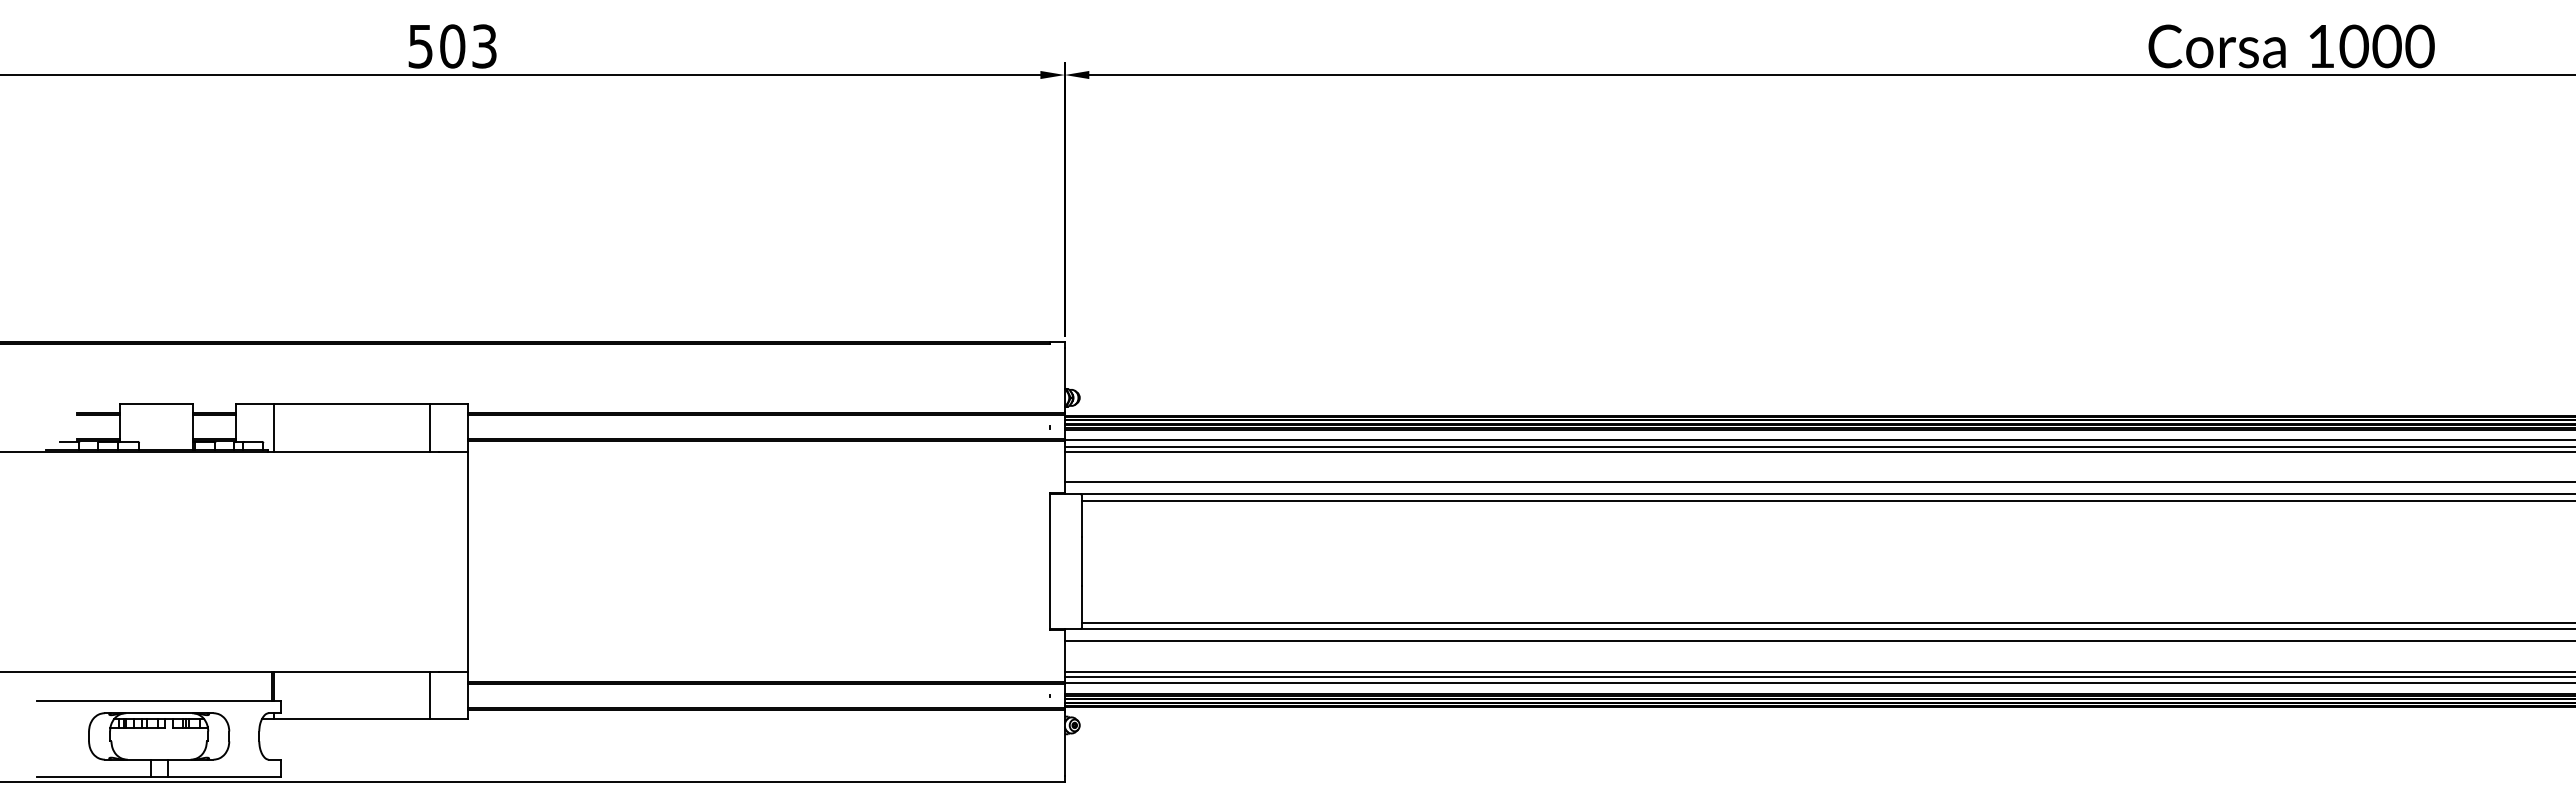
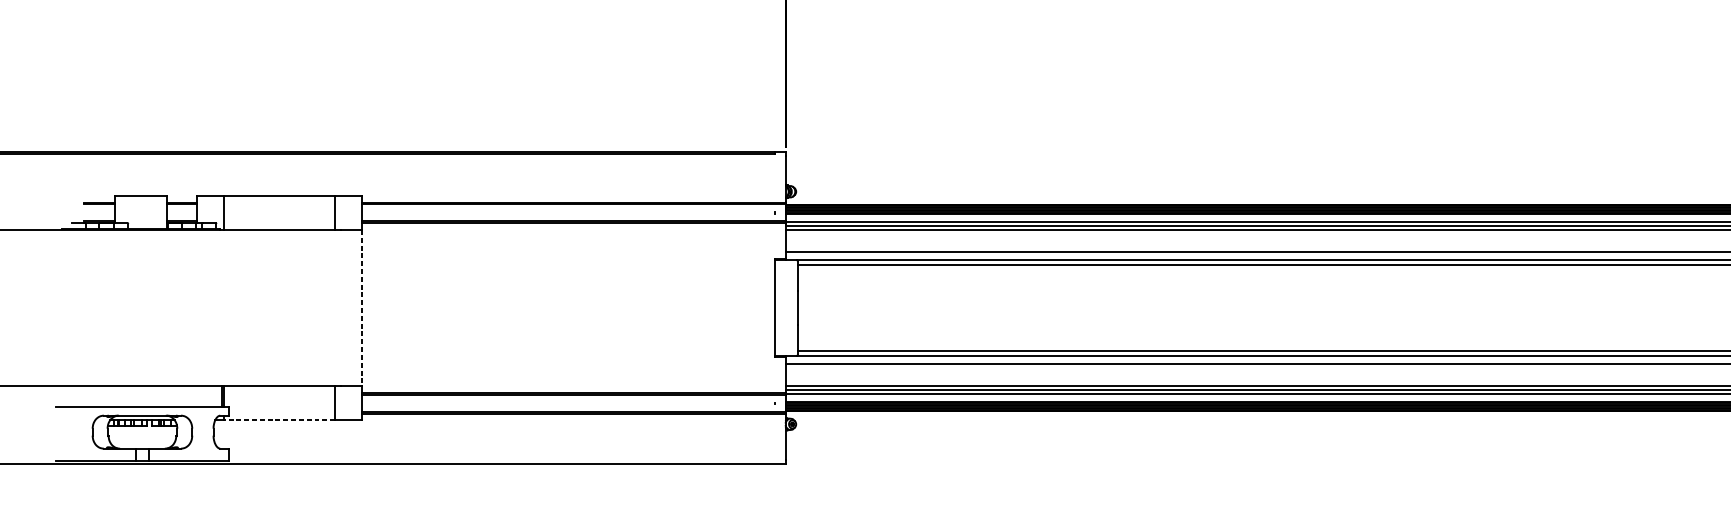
line: (468, 562) -> (362, 308), solid -> dashed
line: (351, 719) -> (279, 420), solid -> dashed

